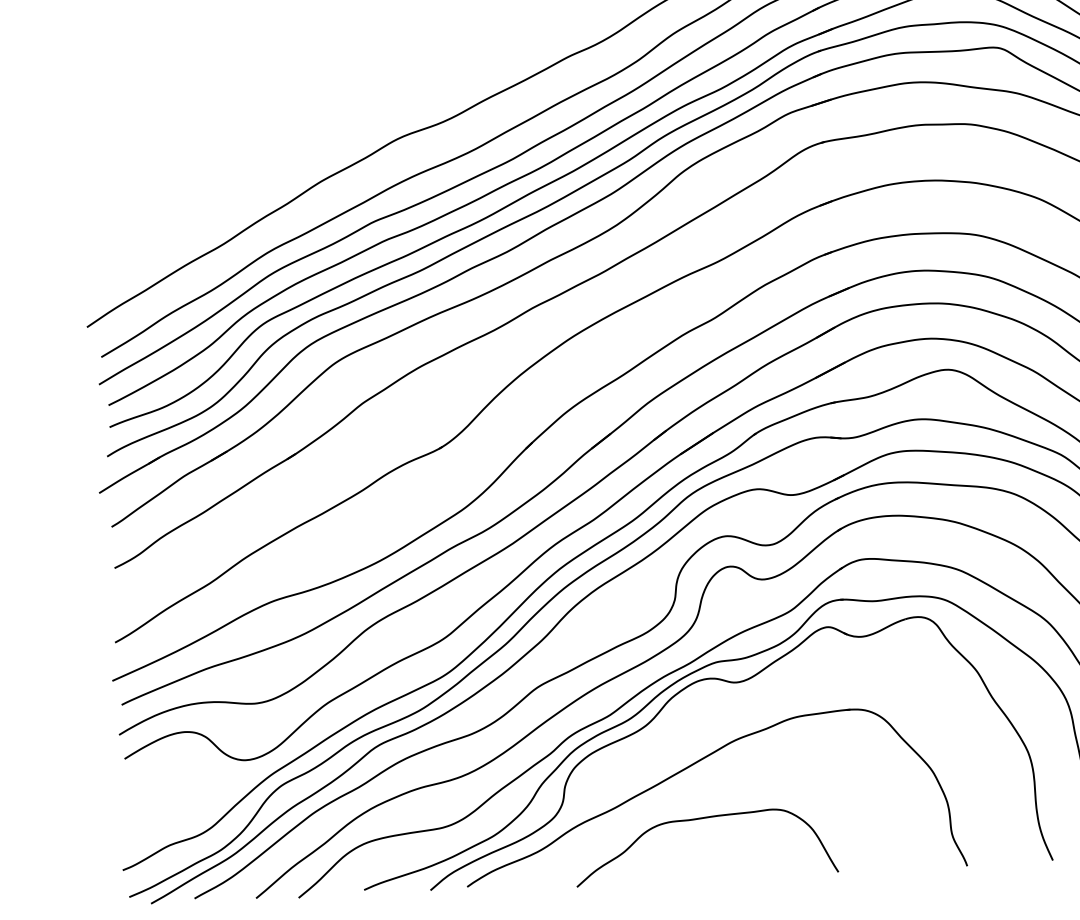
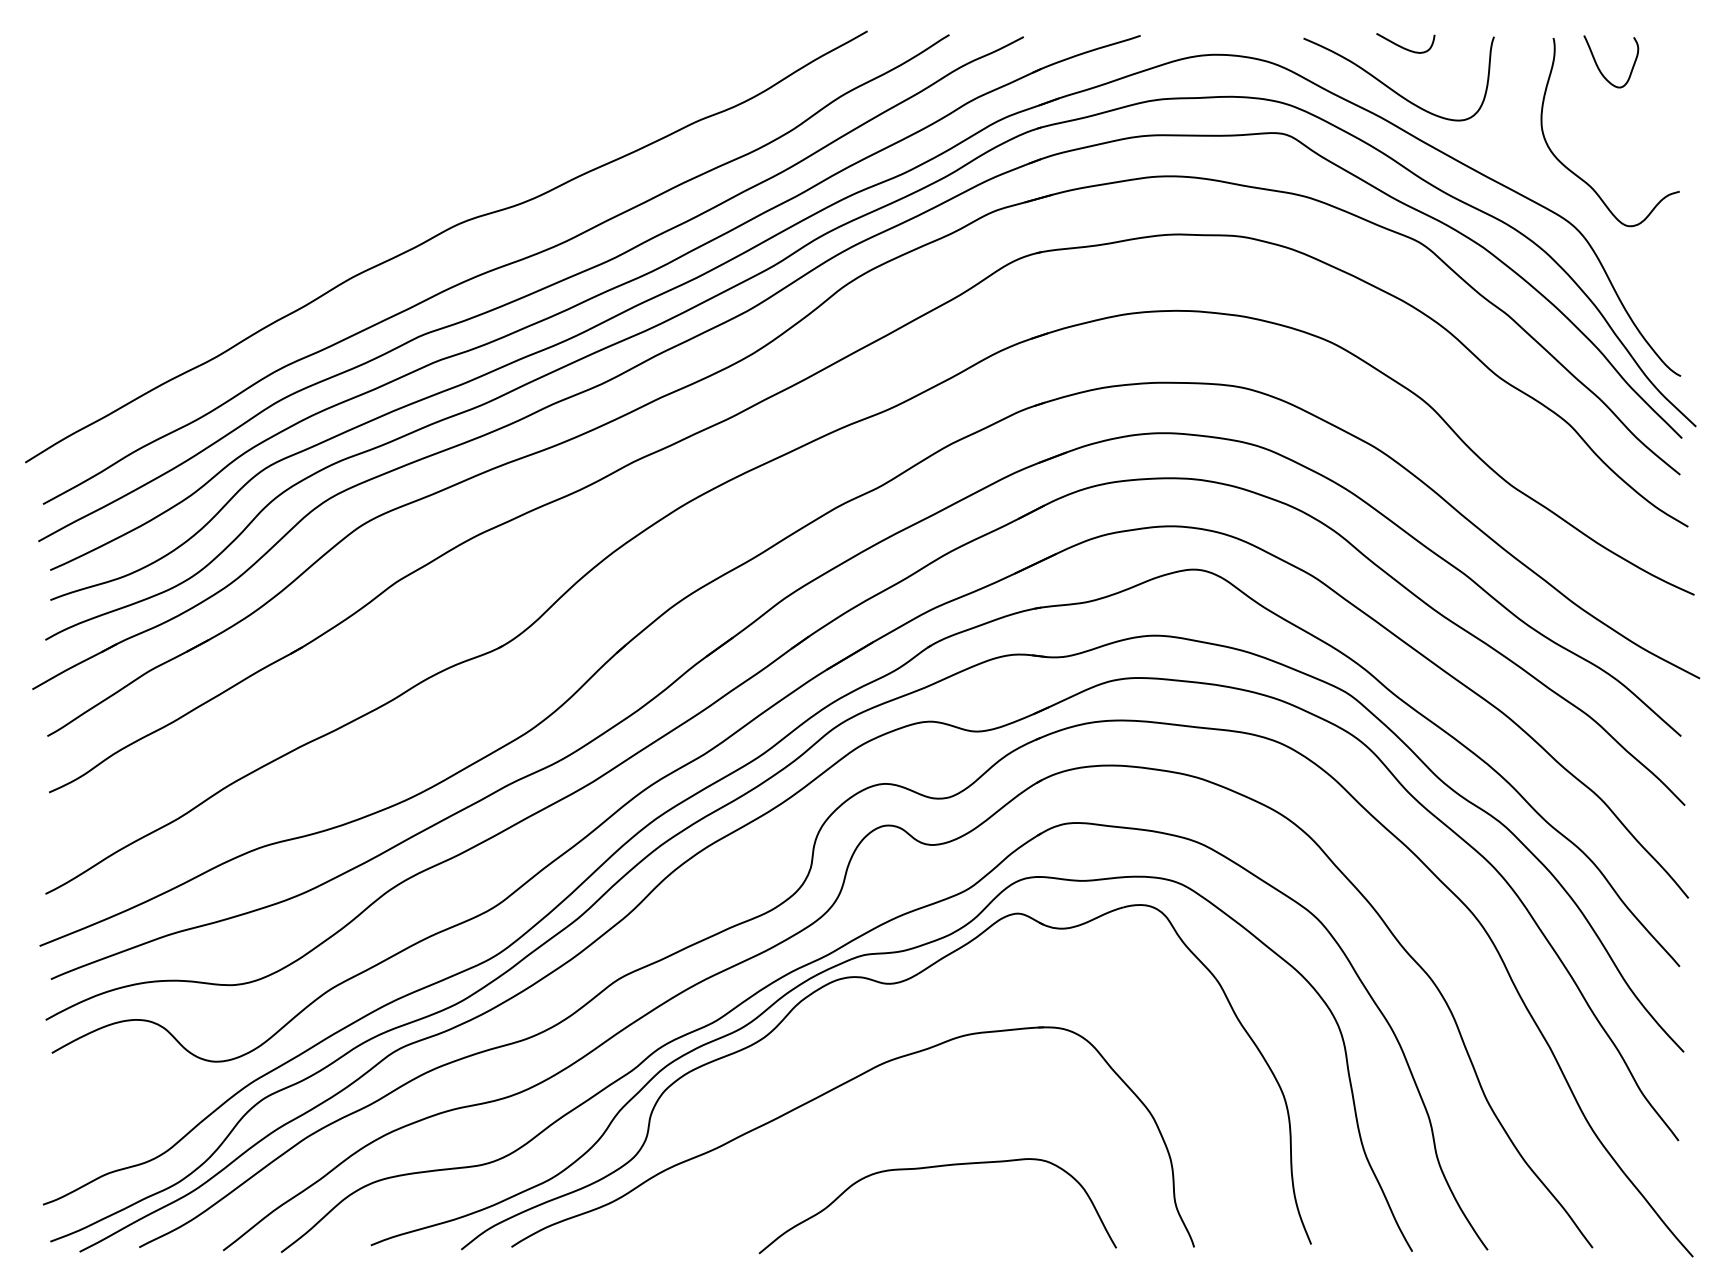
curve: (699, 819) -> (930, 1168), moved

